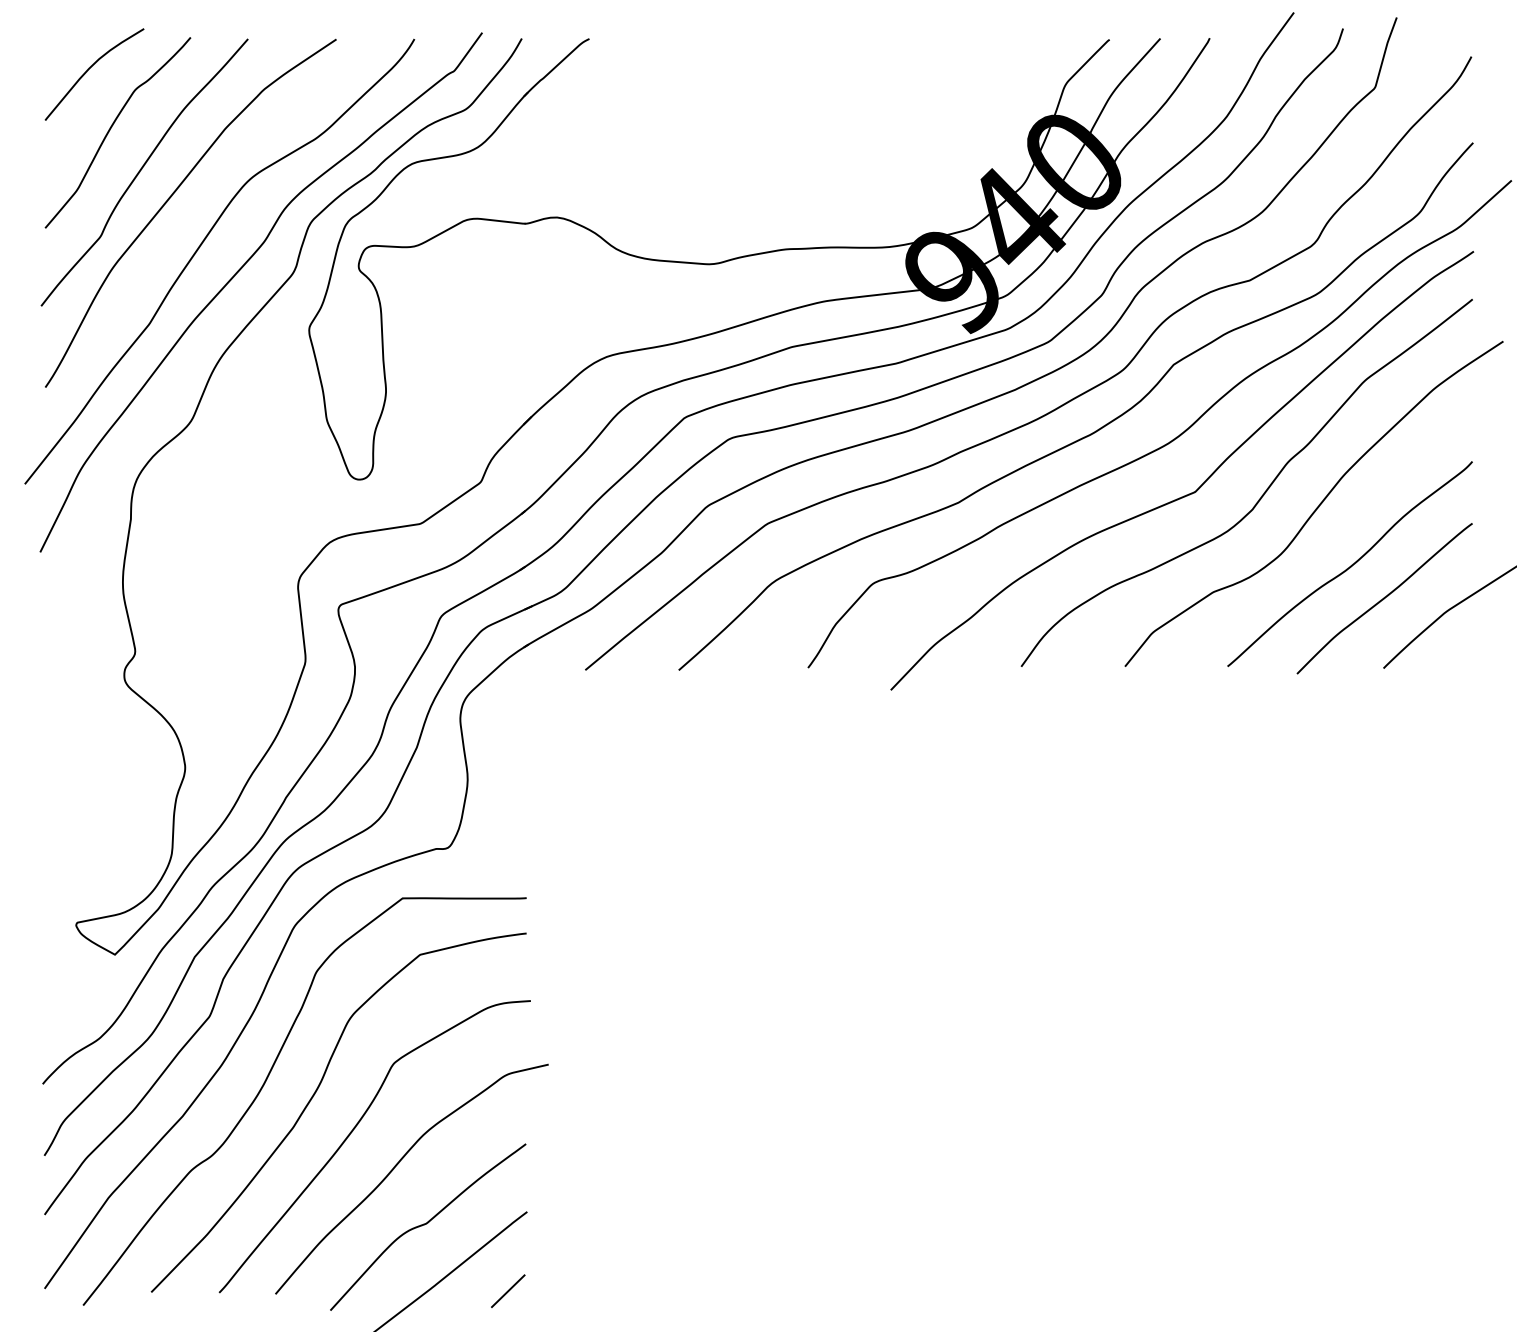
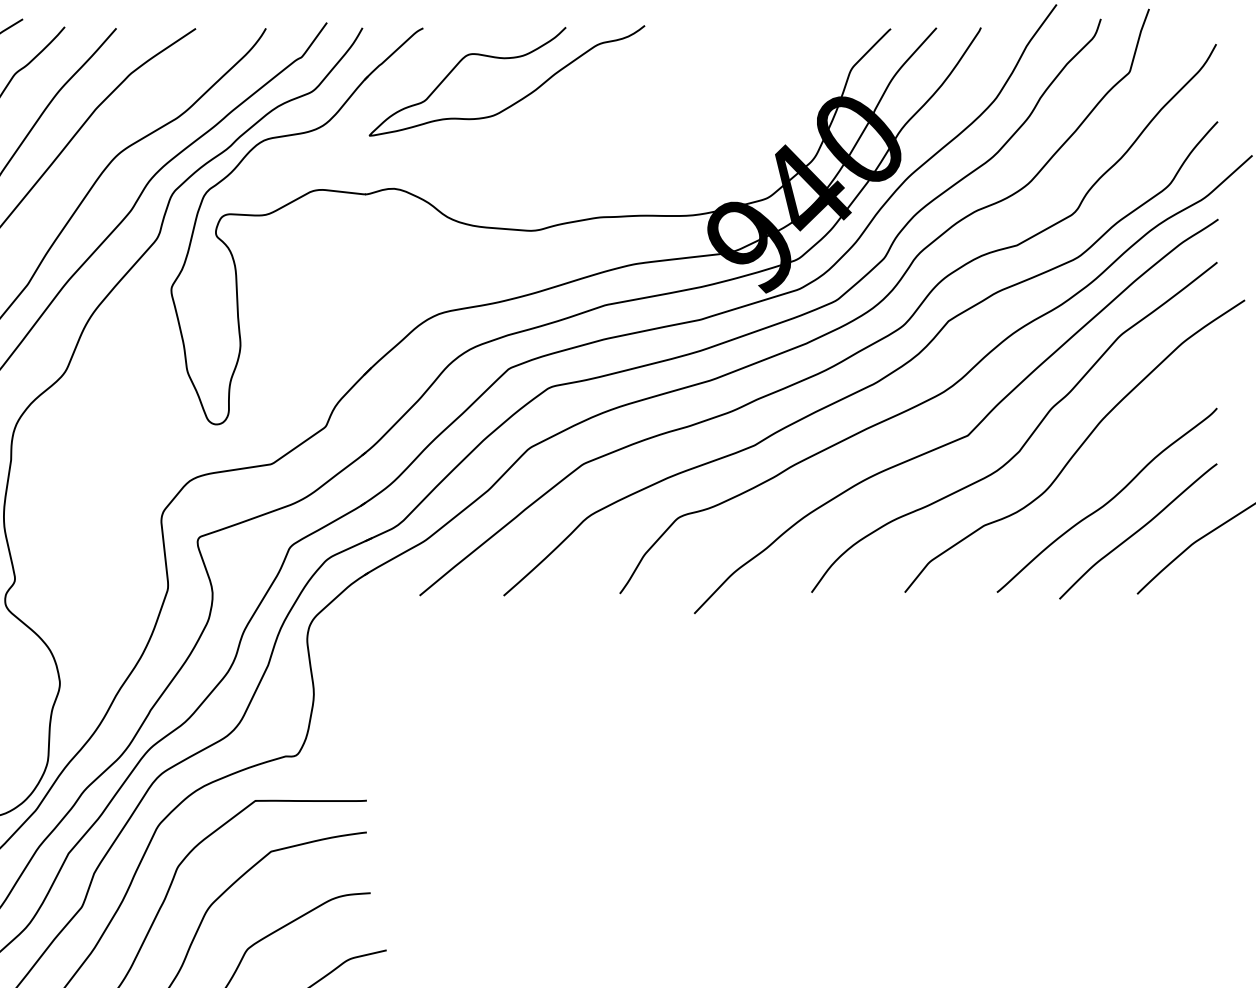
curve: (682, 73) -> (507, 59), added

